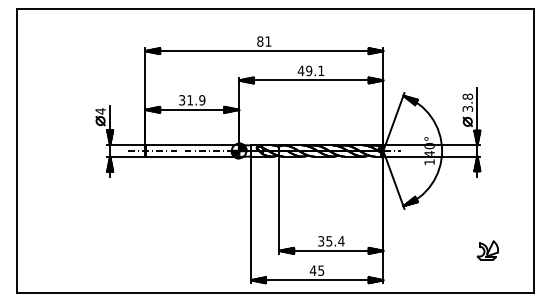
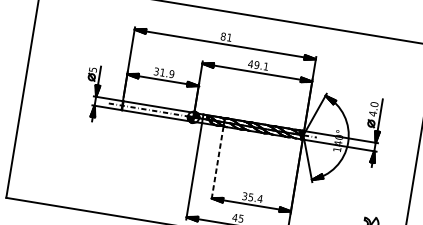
text: (467, 102) -> (373, 108), 3.8 -> 4.0
text: (100, 111) -> (92, 69), 4 -> 5
line: (279, 205) -> (217, 163), solid -> dashed

